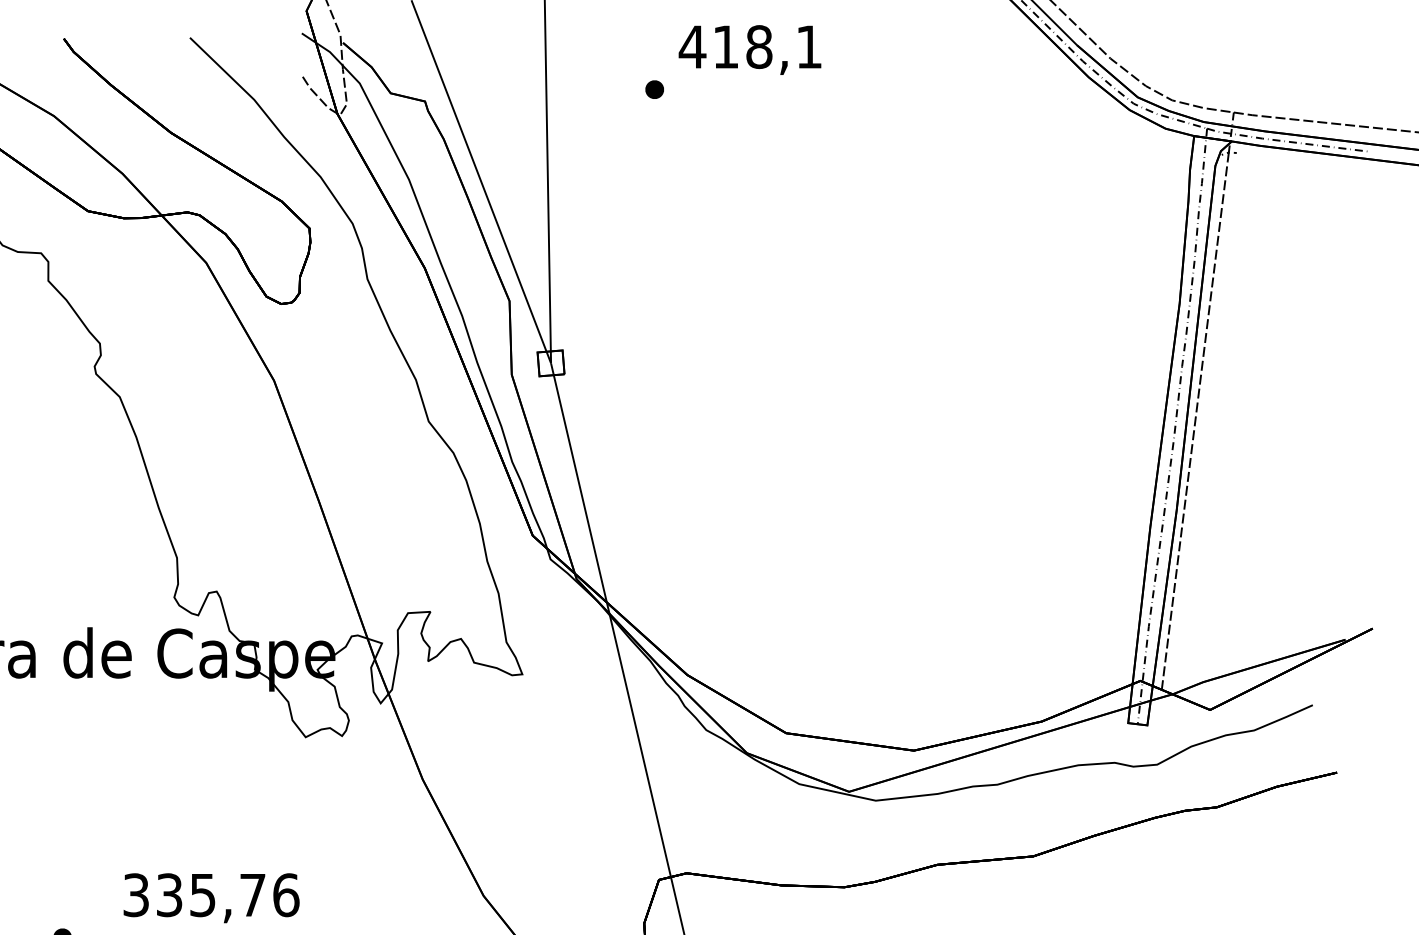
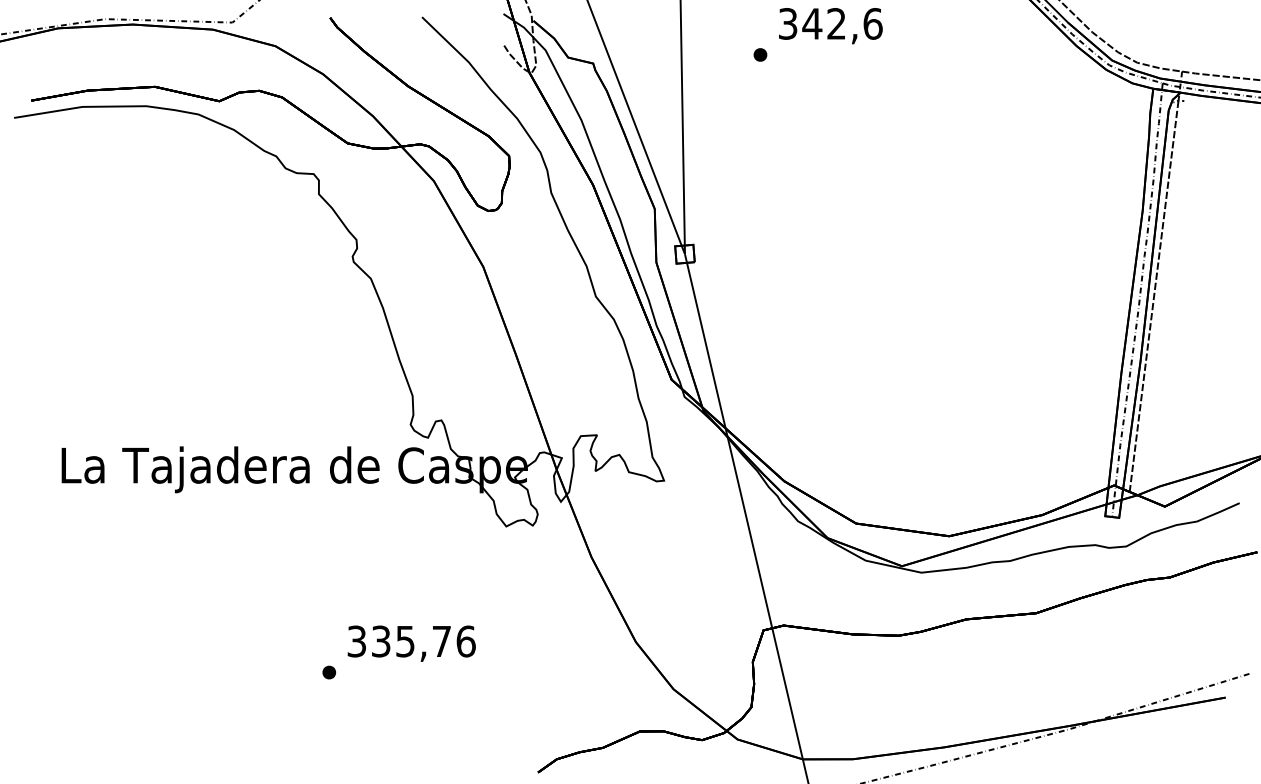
text: (750, 46) -> (830, 23), 418,1 -> 342,6
text: (211, 897) -> (411, 643), moved

